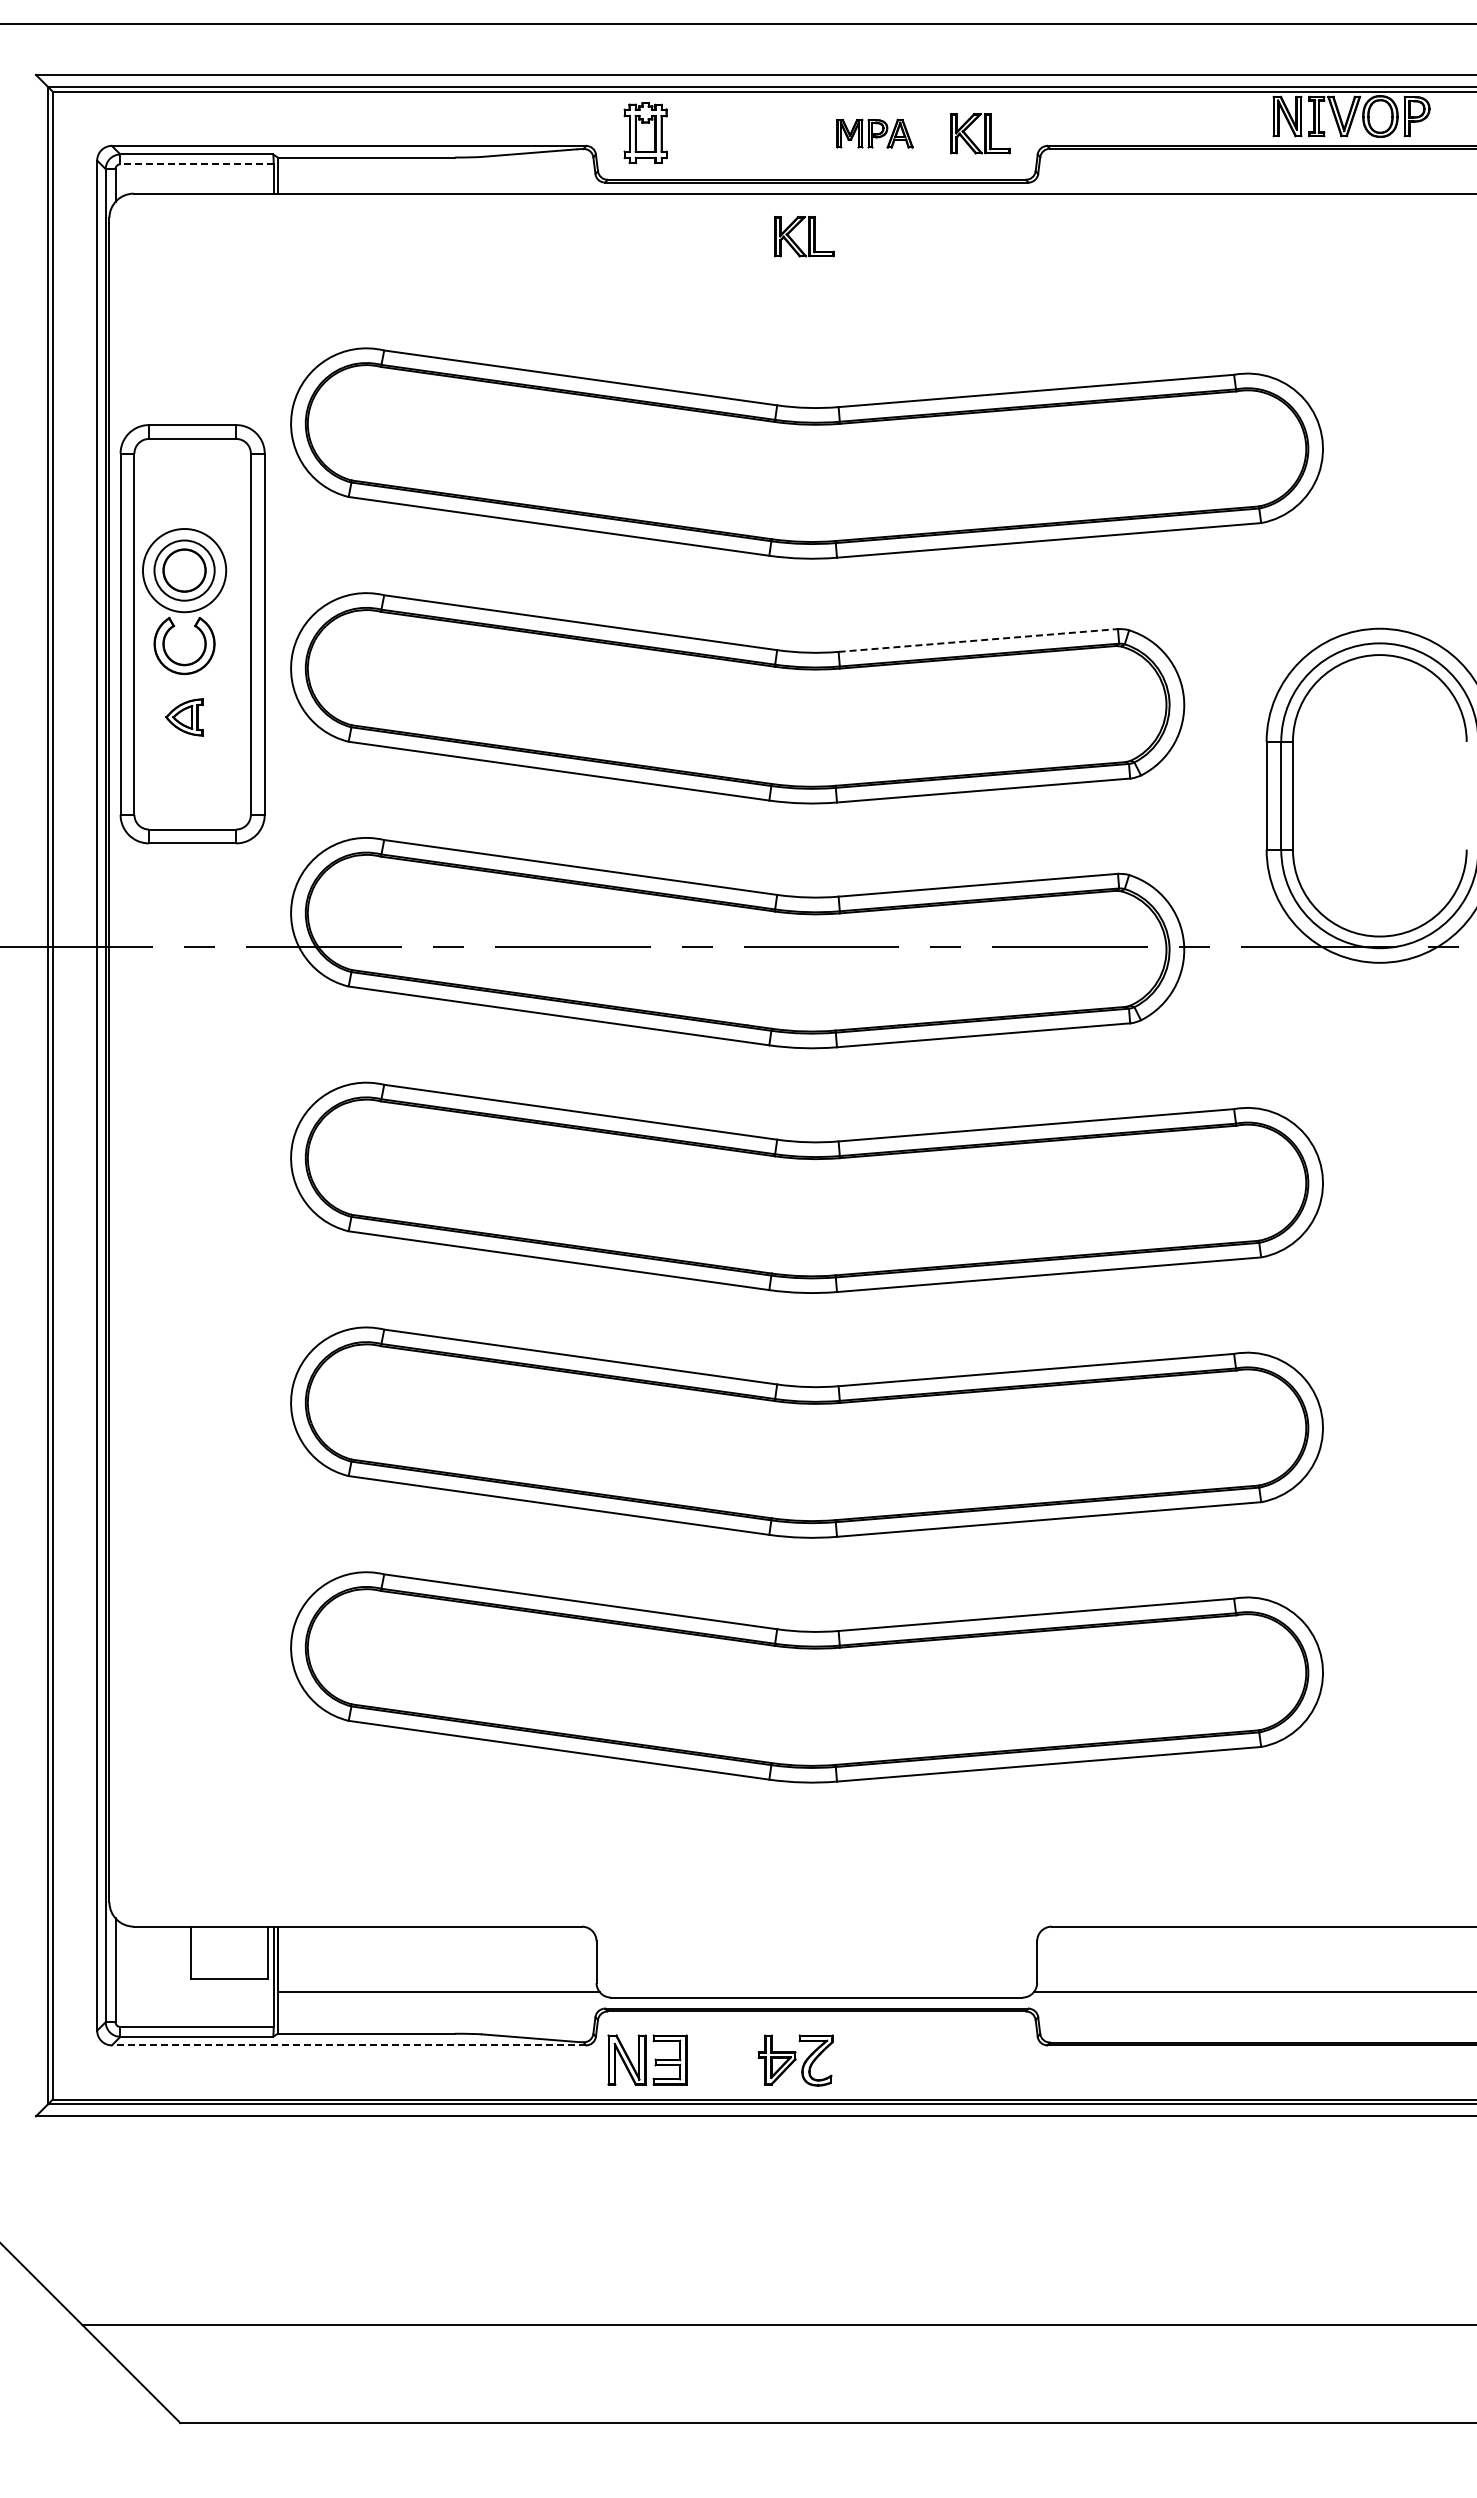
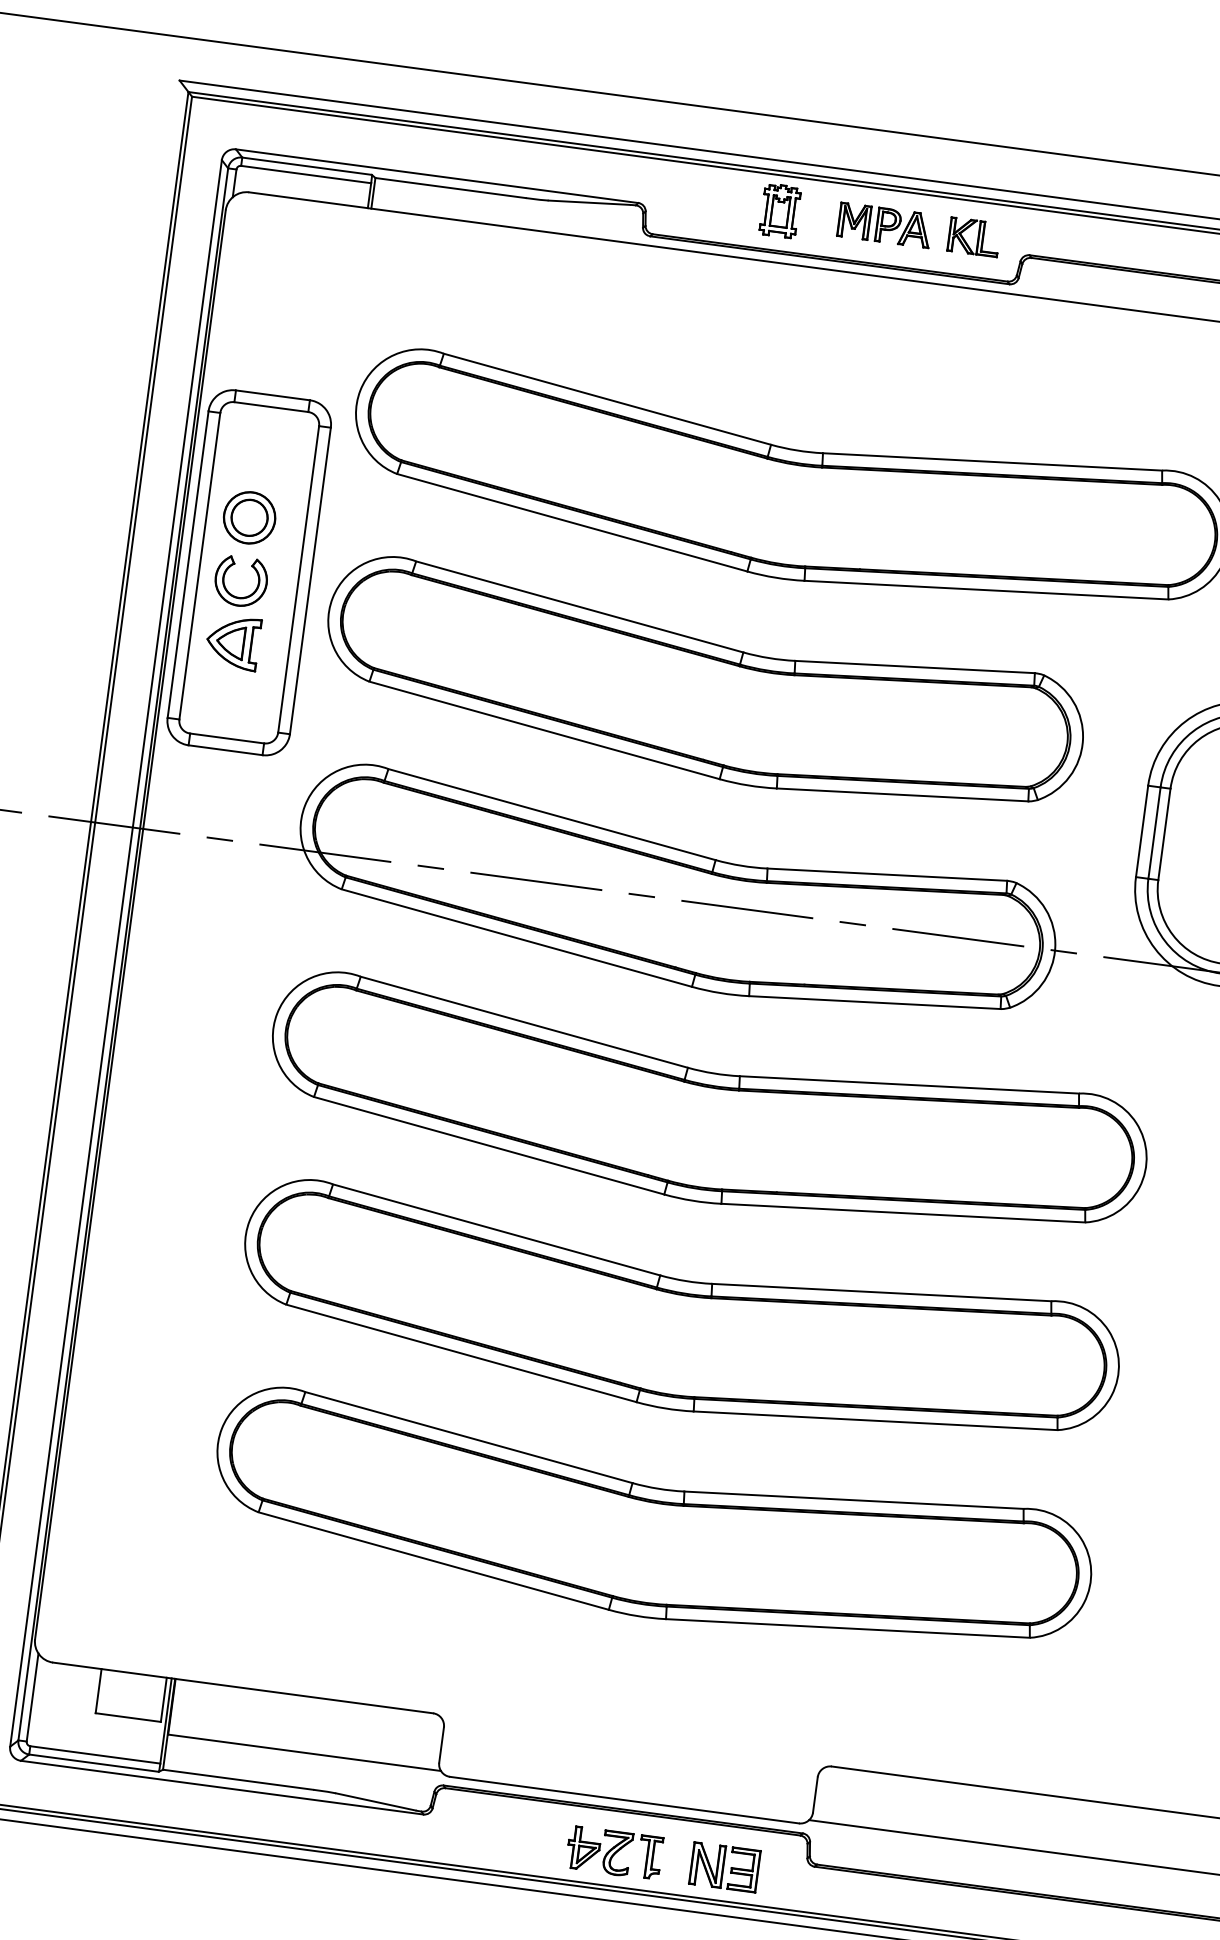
part: (645, 133) -> (780, 211), moved
part: (874, 133) -> (884, 225), size x1.43
line: (197, 164) -> (306, 174), dashed -> solid
part: (804, 236) -> (813, 304), removed
circle: (184, 570) -> (249, 517), size x0.71
line: (978, 640) -> (915, 667), dashed -> solid
part: (184, 717) -> (232, 642), size x1.67
line: (348, 2045) -> (221, 1787), dashed -> solid
part: (647, 2059) -> (724, 1866), moved
part: (854, 2059) -> (649, 1856), added

